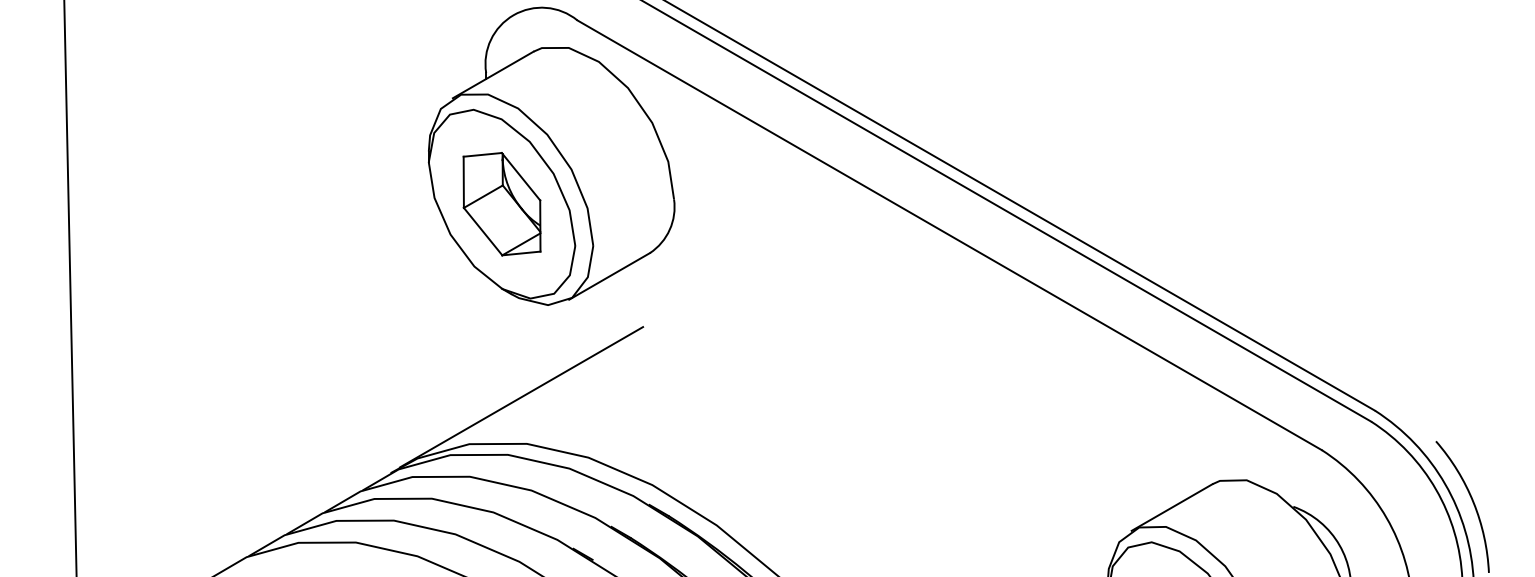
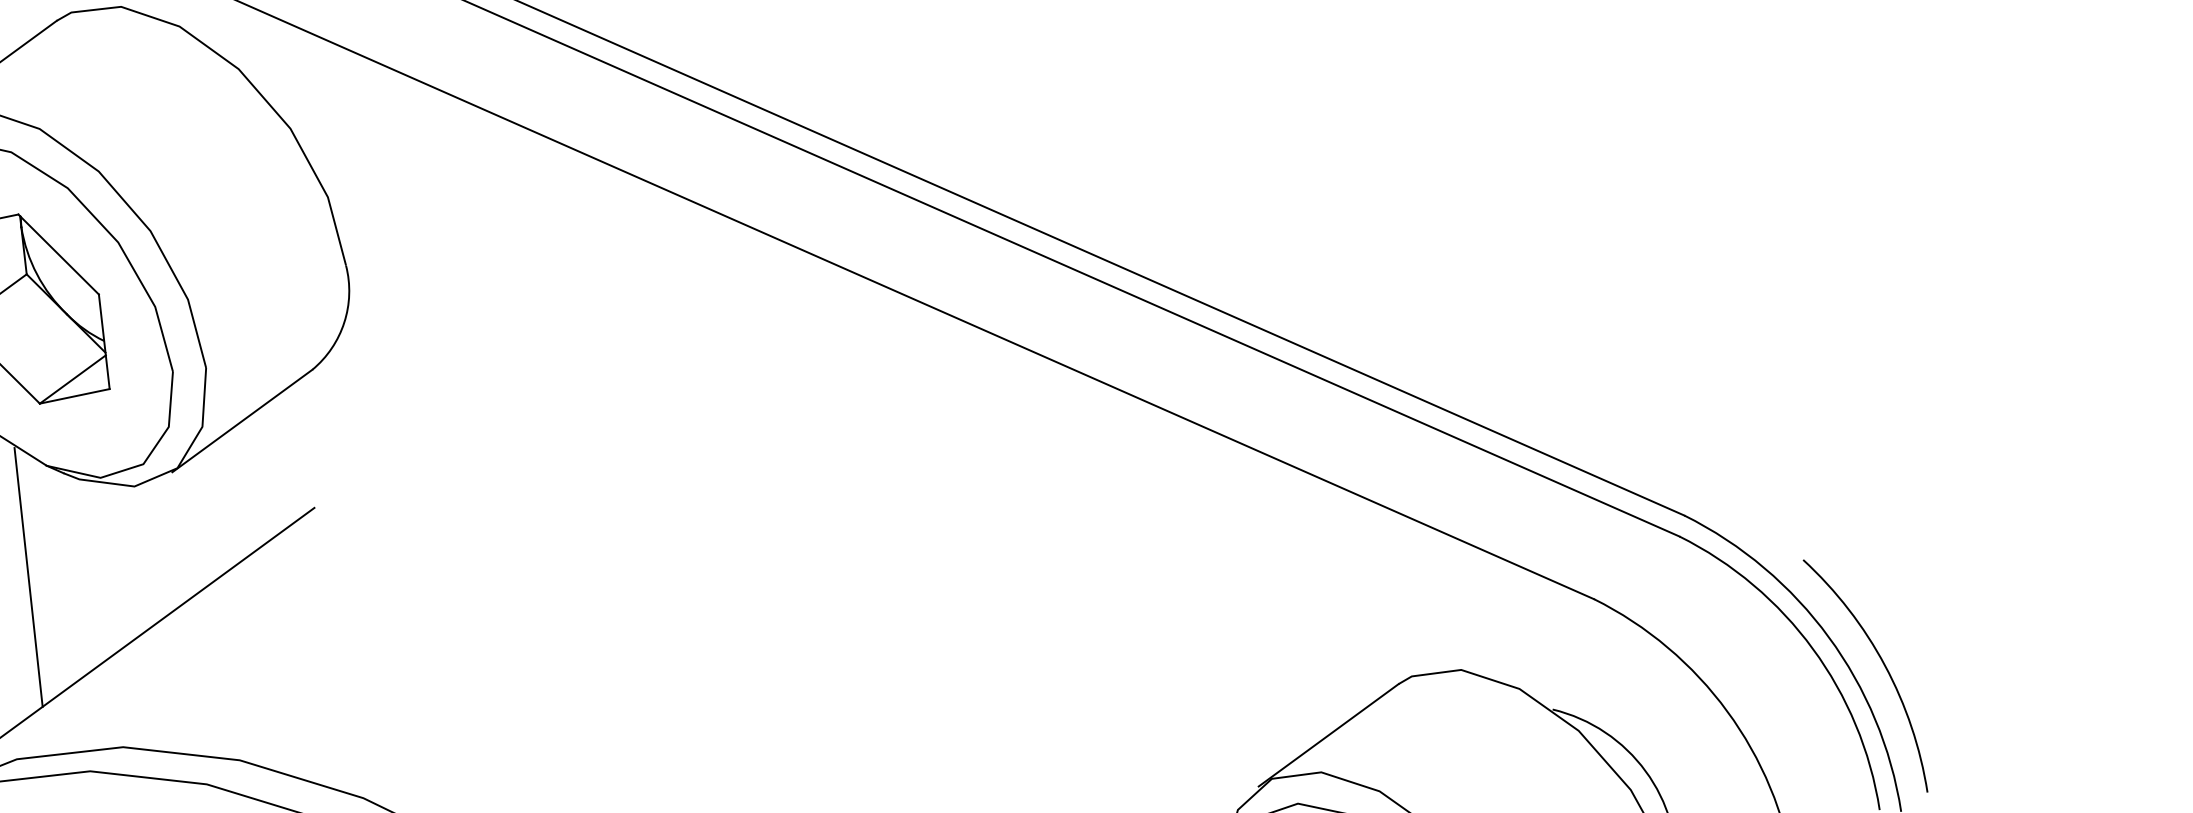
line: (486, 347) -> (29, 577), added

